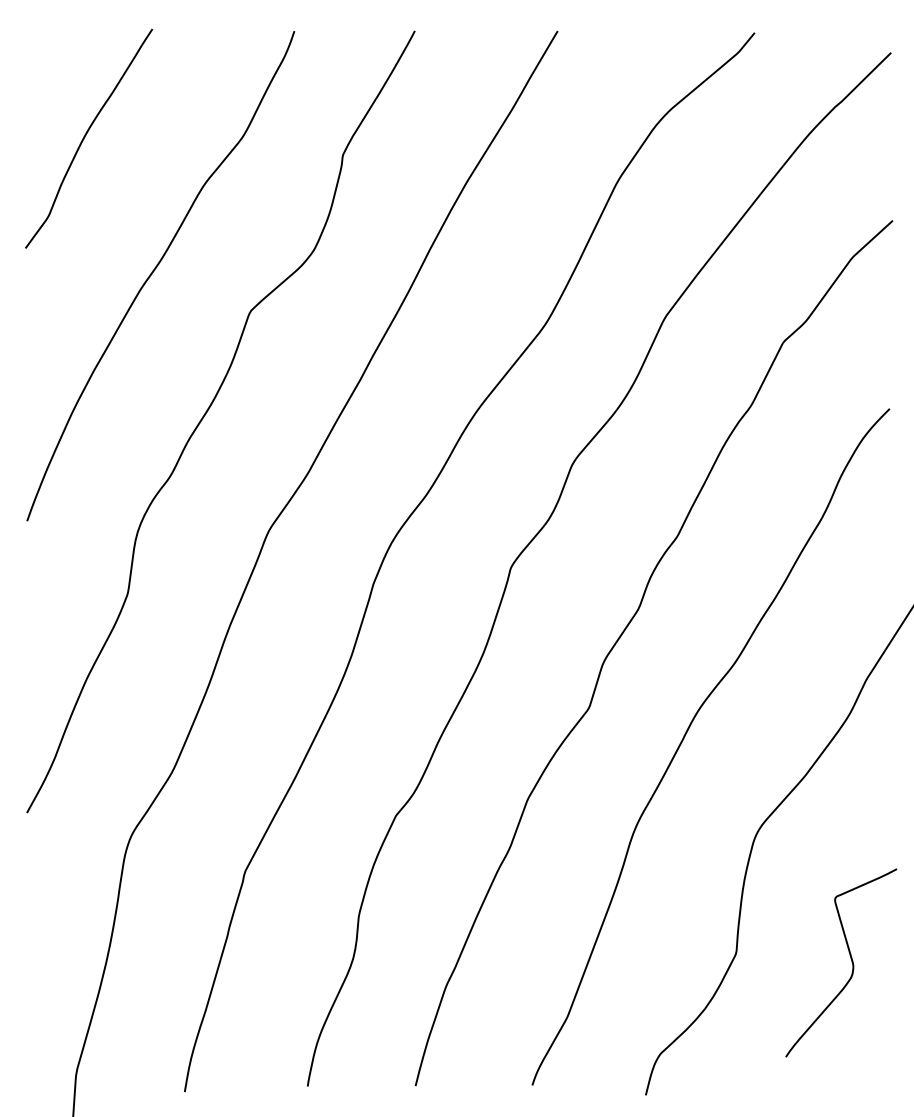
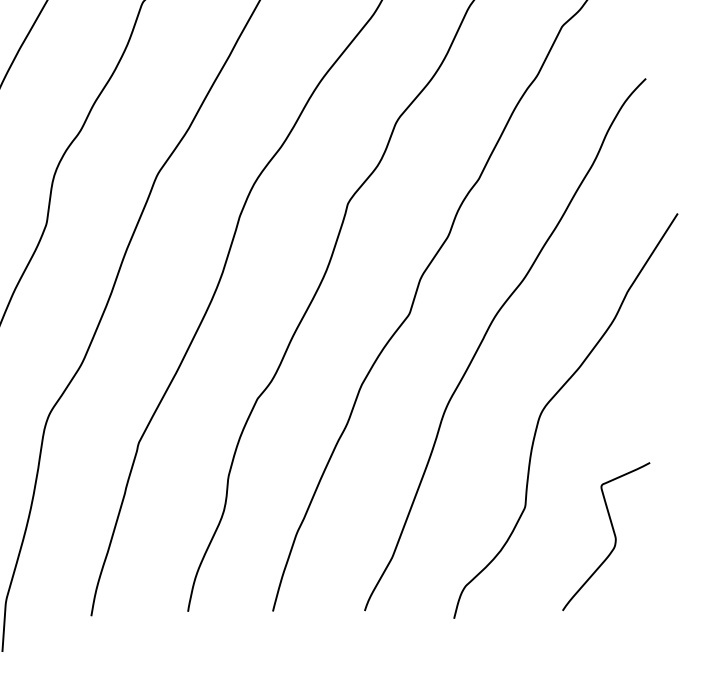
curve: (850, 958) -> (613, 533), moved

